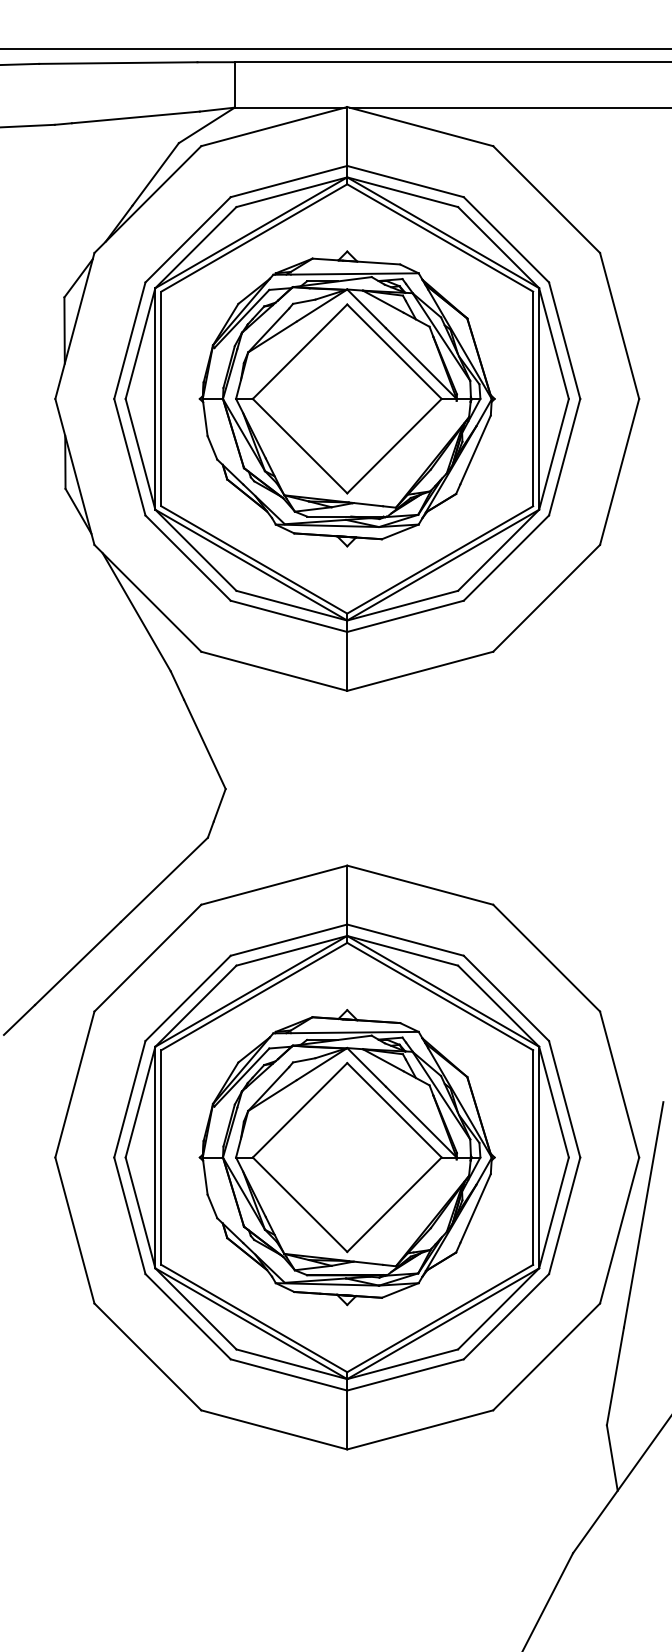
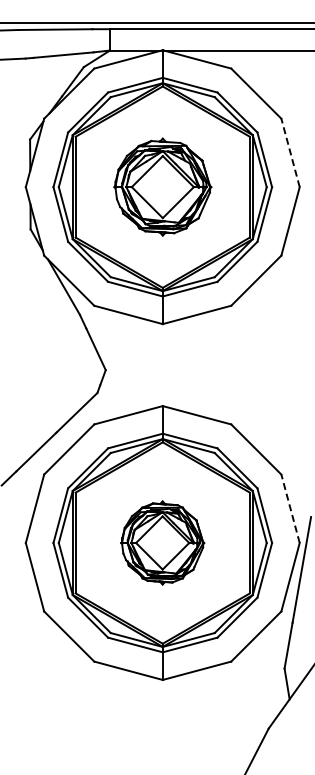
line: (619, 325) -> (290, 152), solid -> dashed
part: (346, 397) -> (162, 186), size x0.7
line: (619, 1083) -> (290, 508), solid -> dashed
part: (346, 1156) -> (162, 542), size x0.6

